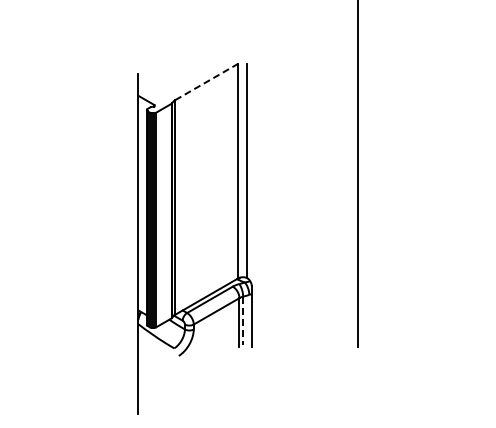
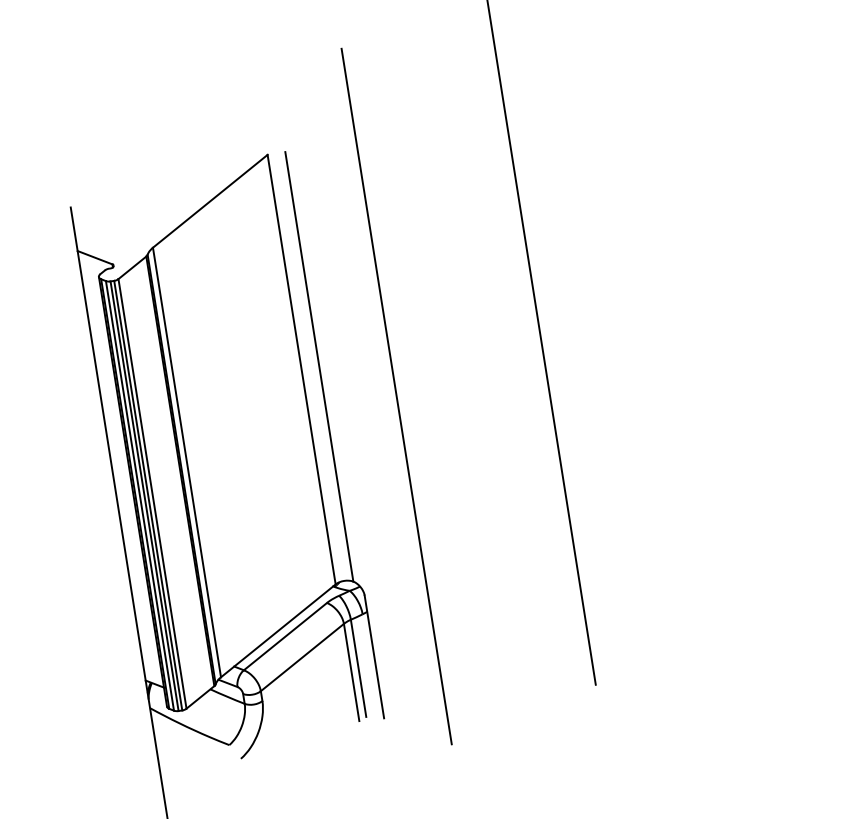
line: (206, 82) -> (209, 202), dashed -> solid
line: (282, 191) -> (396, 396), added
line: (243, 321) -> (359, 669), dashed -> solid

